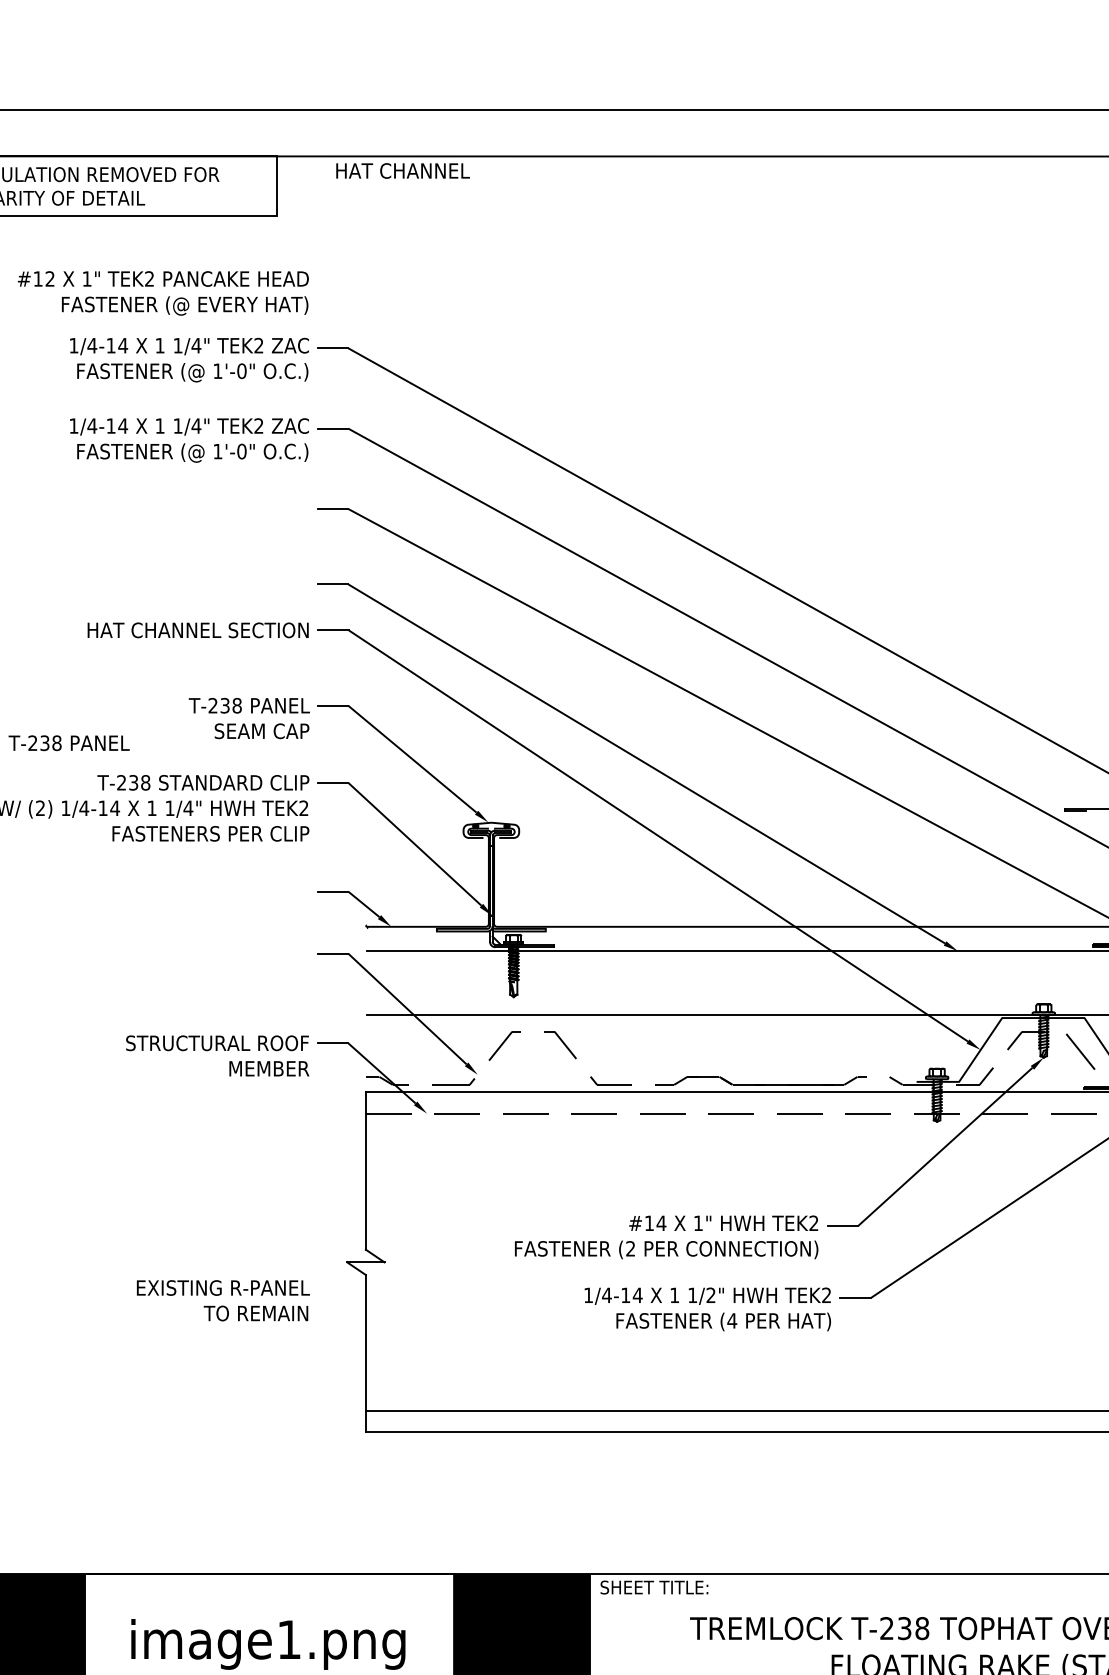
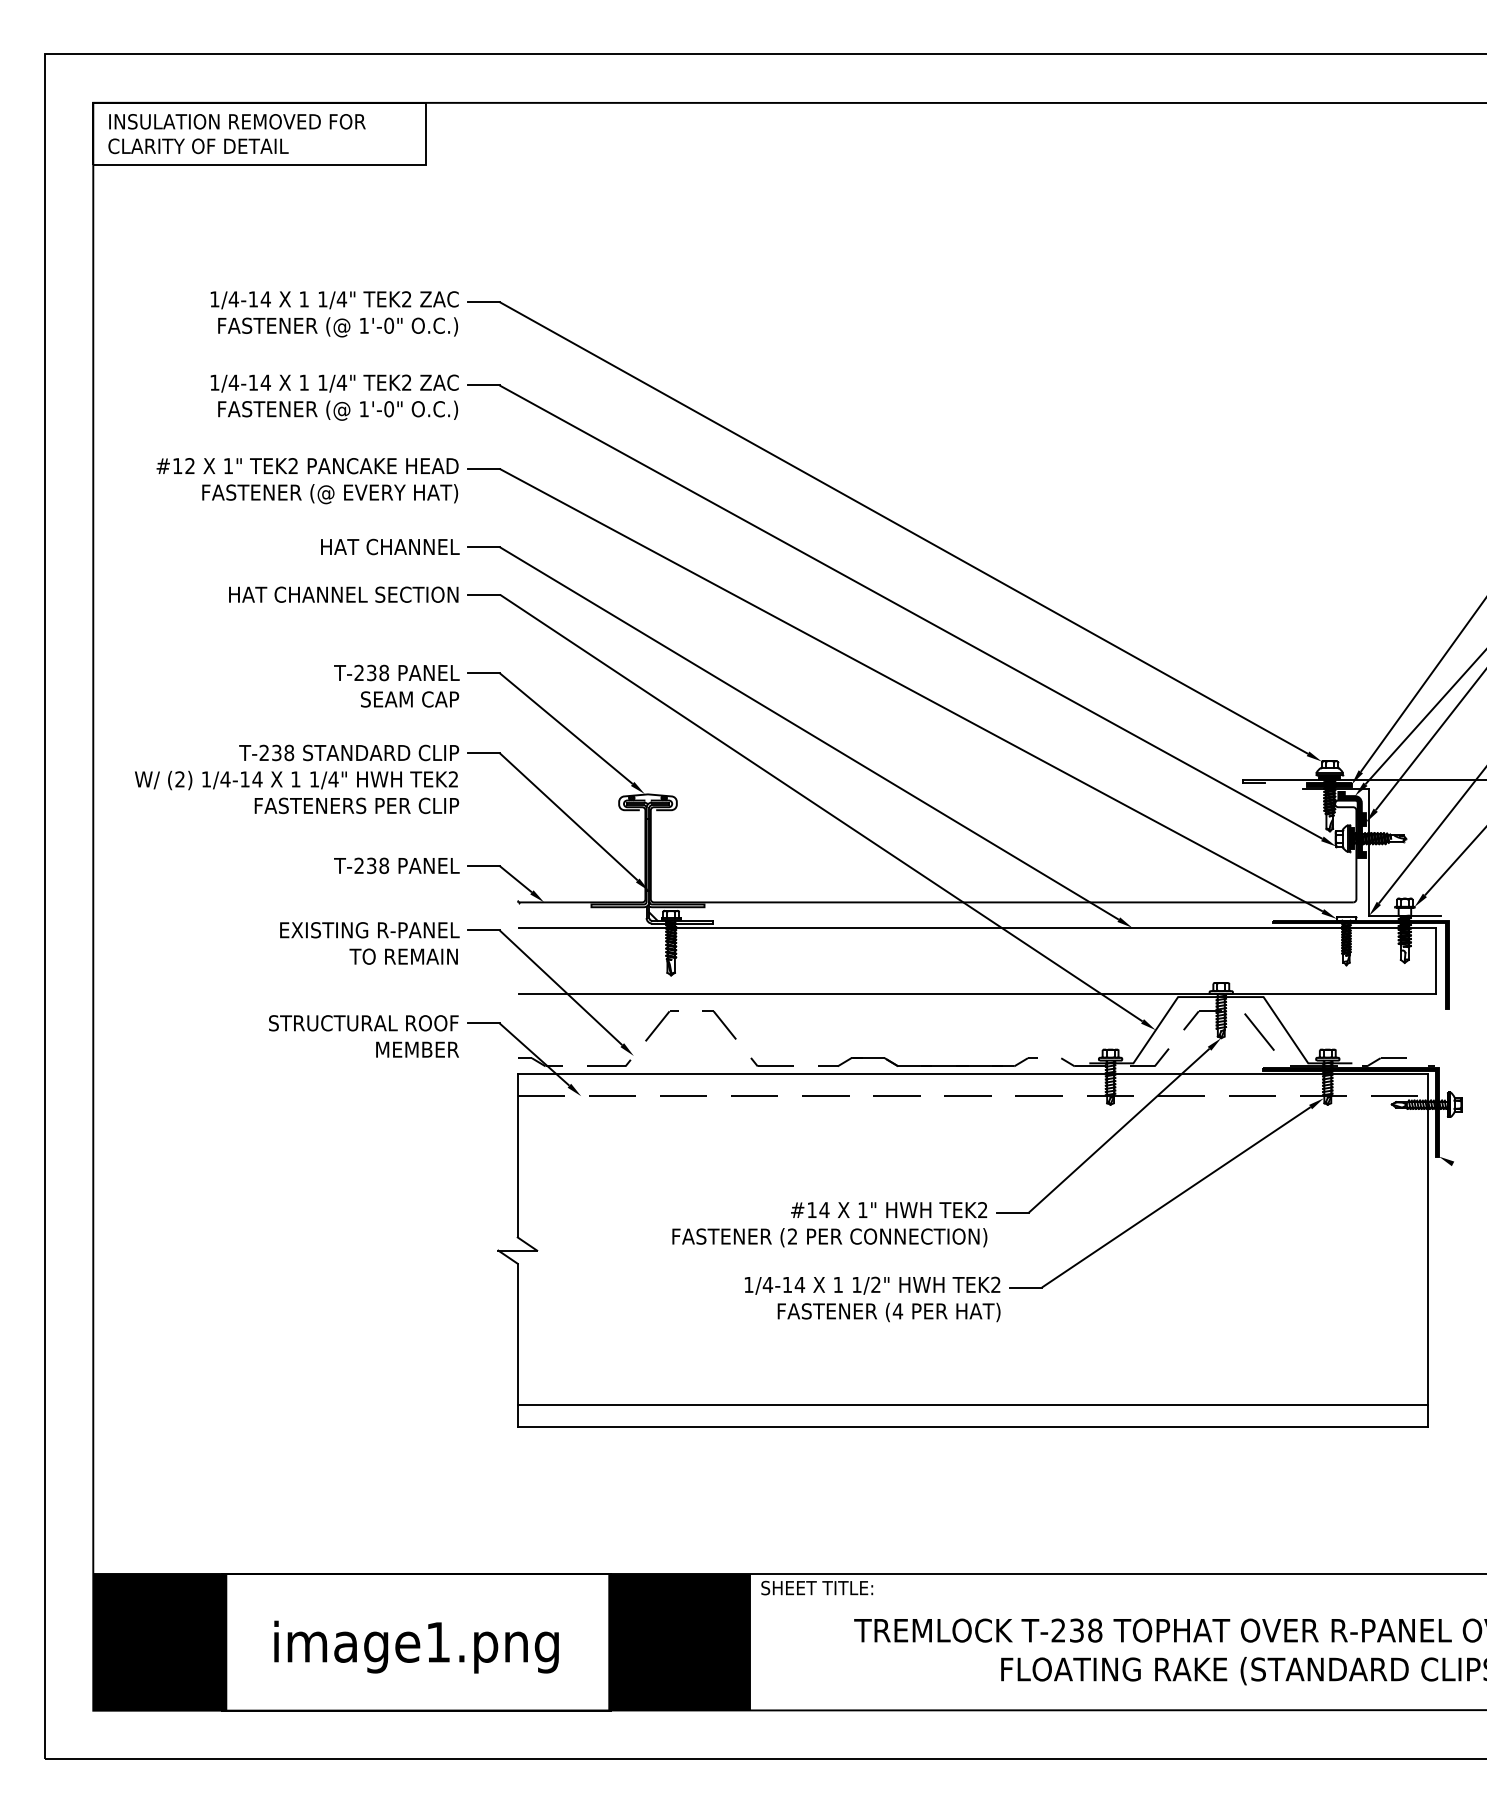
text: (403, 170) -> (390, 546), moved
text: (163, 293) -> (307, 481), moved
text: (68, 742) -> (396, 865), moved
text: (223, 1300) -> (369, 943), moved

